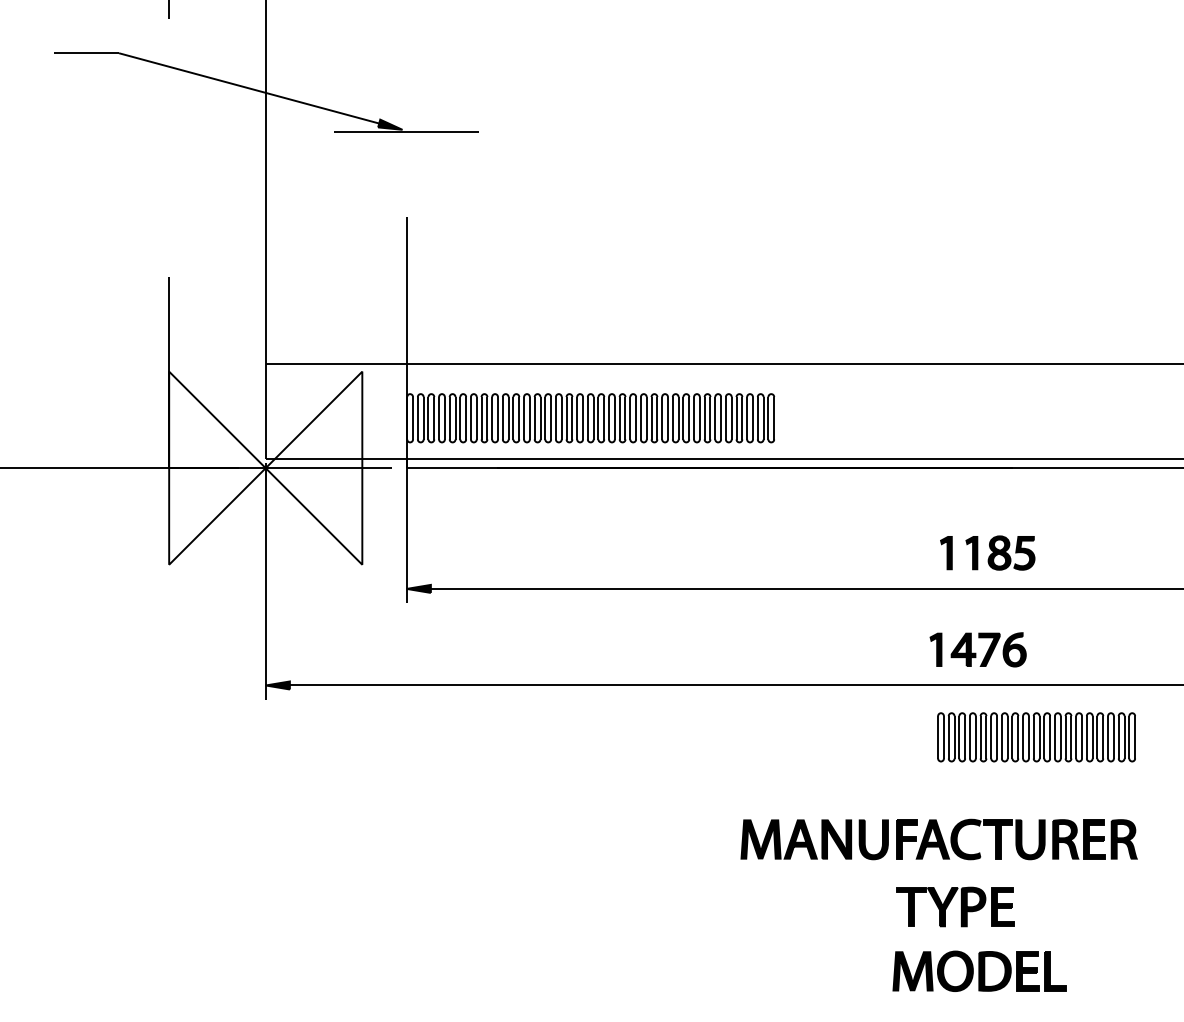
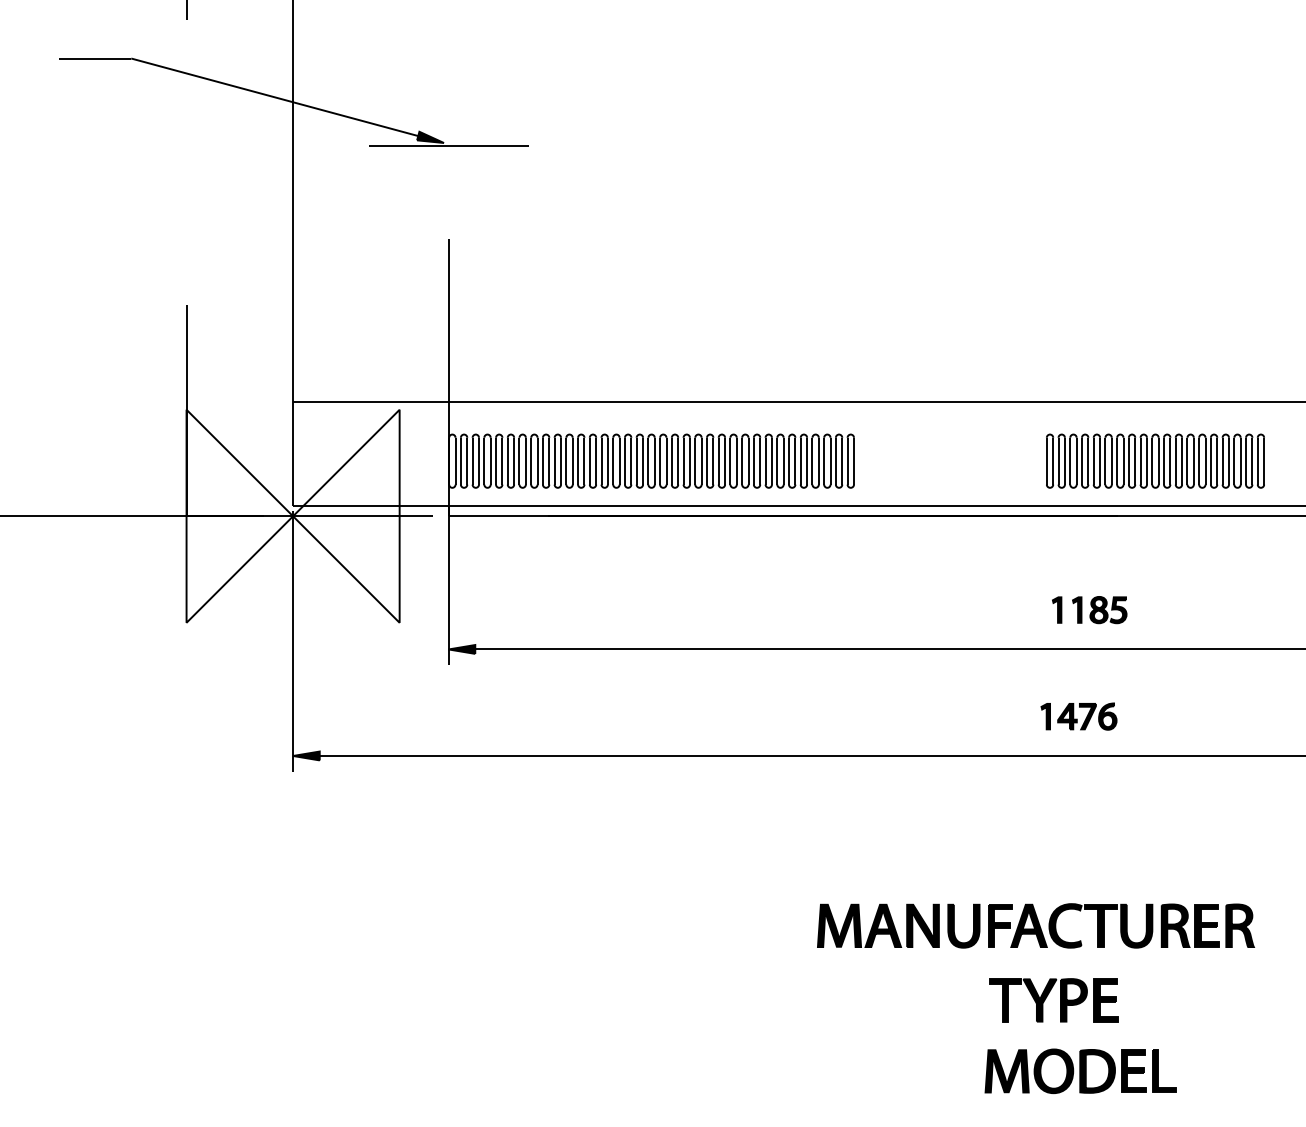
part: (987, 553) -> (1089, 610), size x0.71
part: (977, 649) -> (1078, 716), size x0.71
part: (1036, 736) -> (1155, 460), moved

